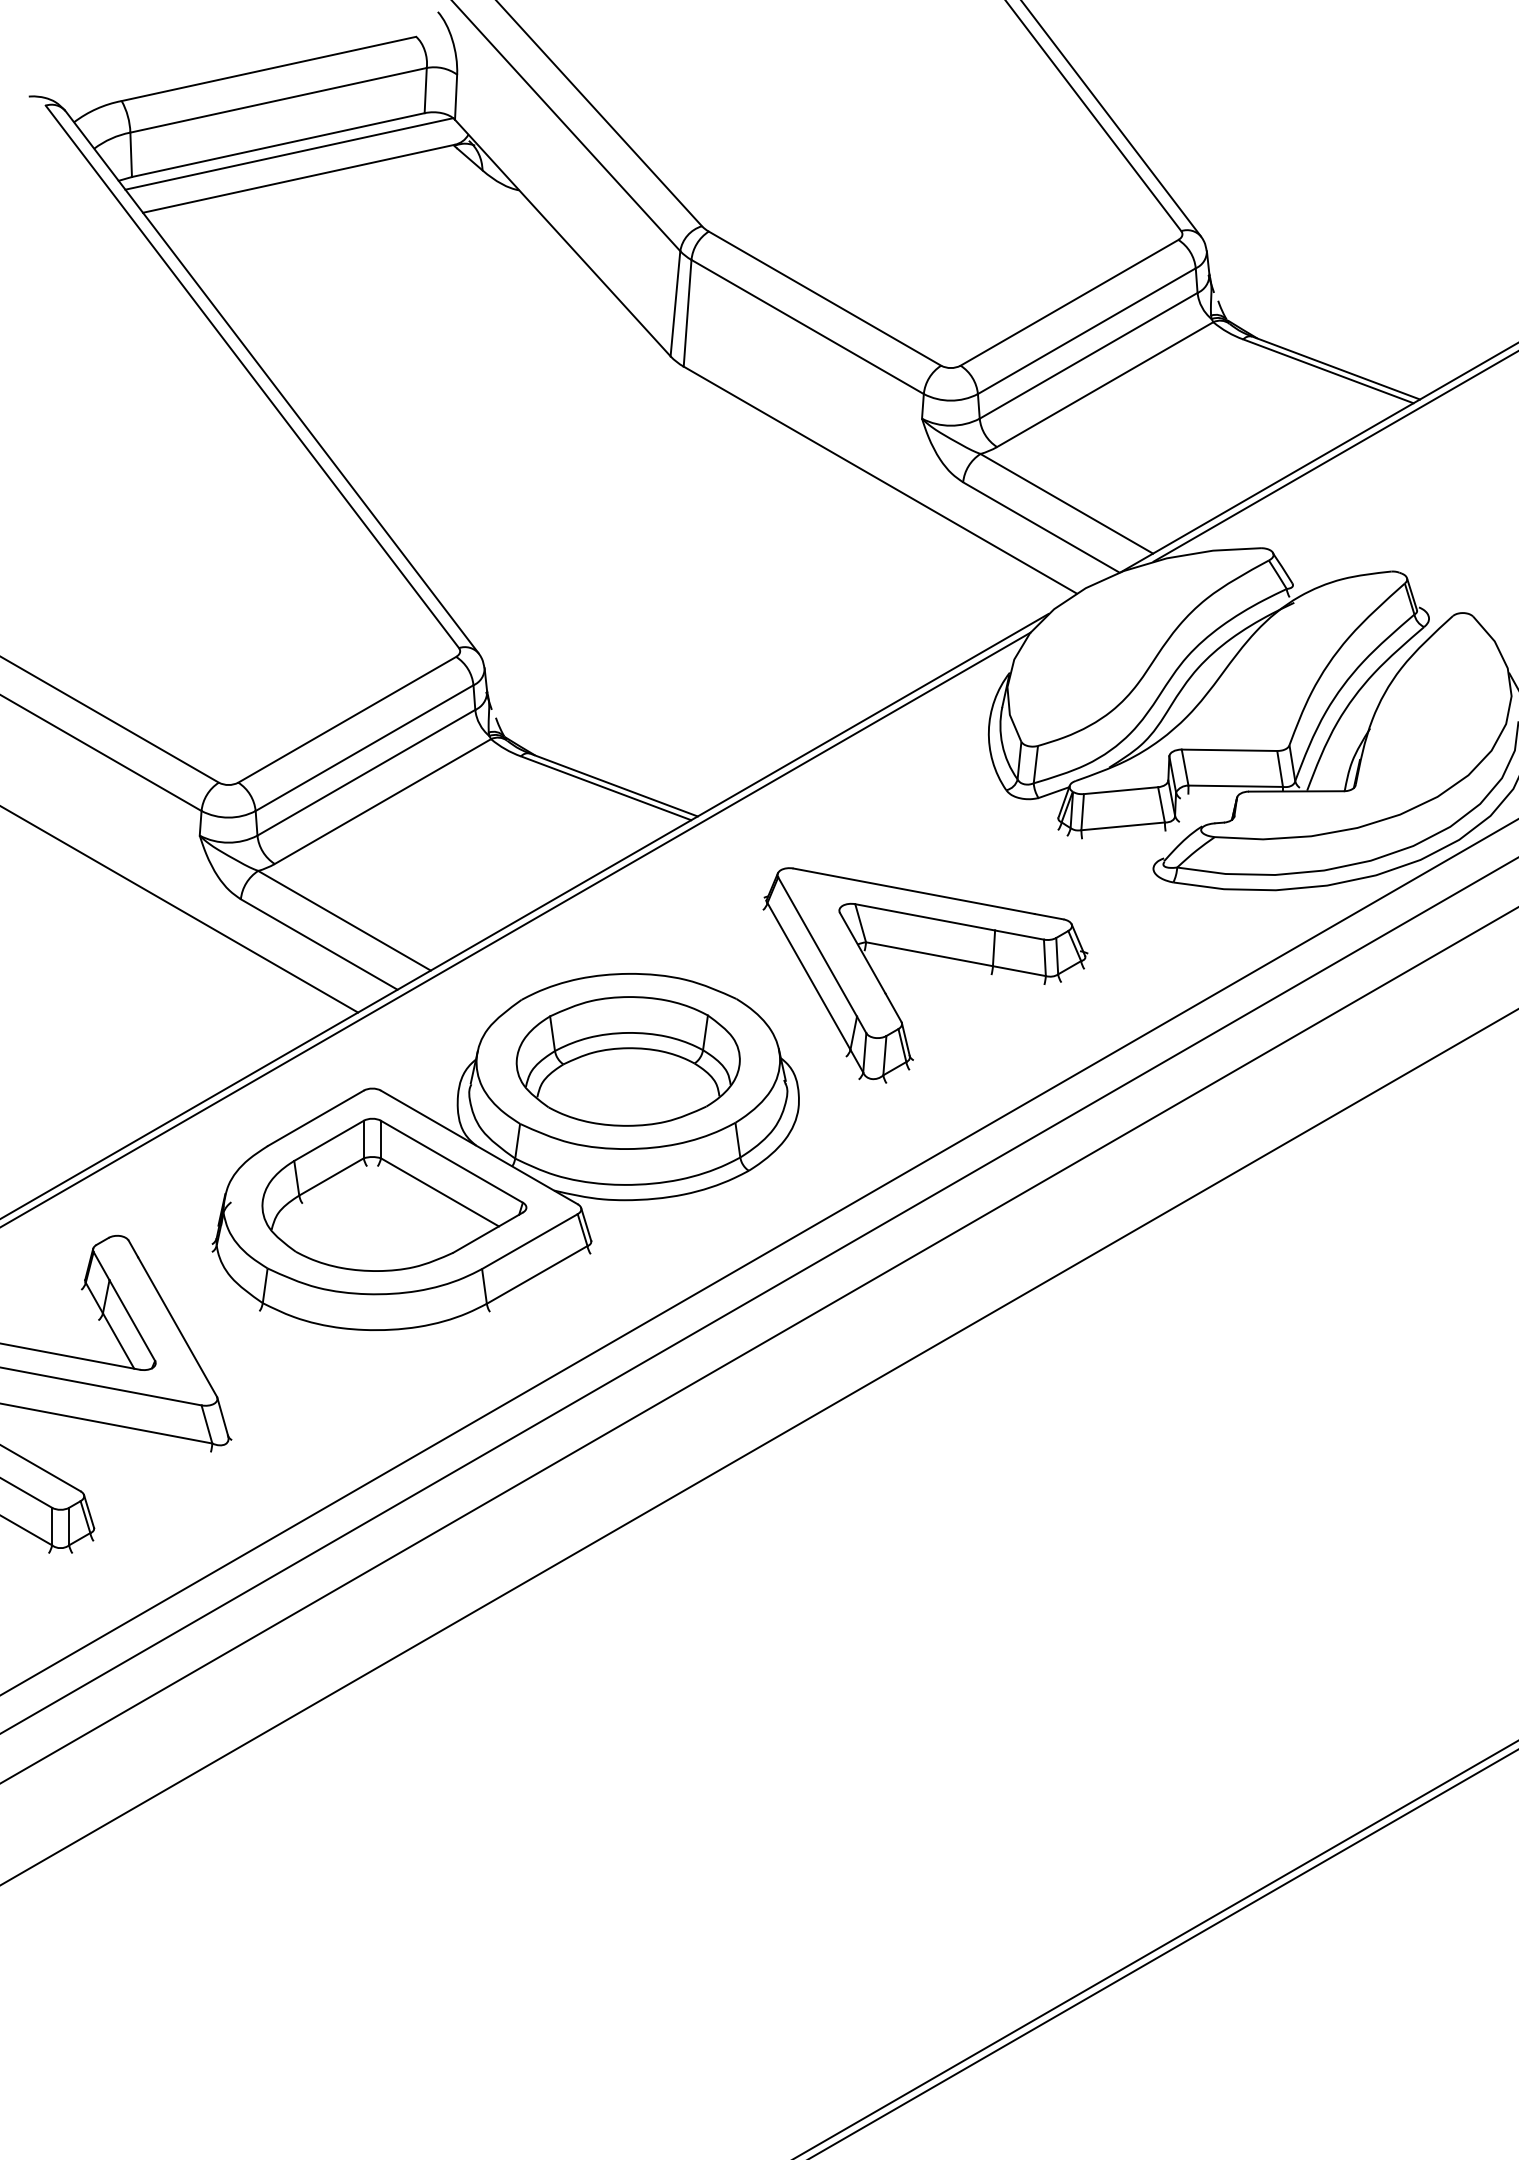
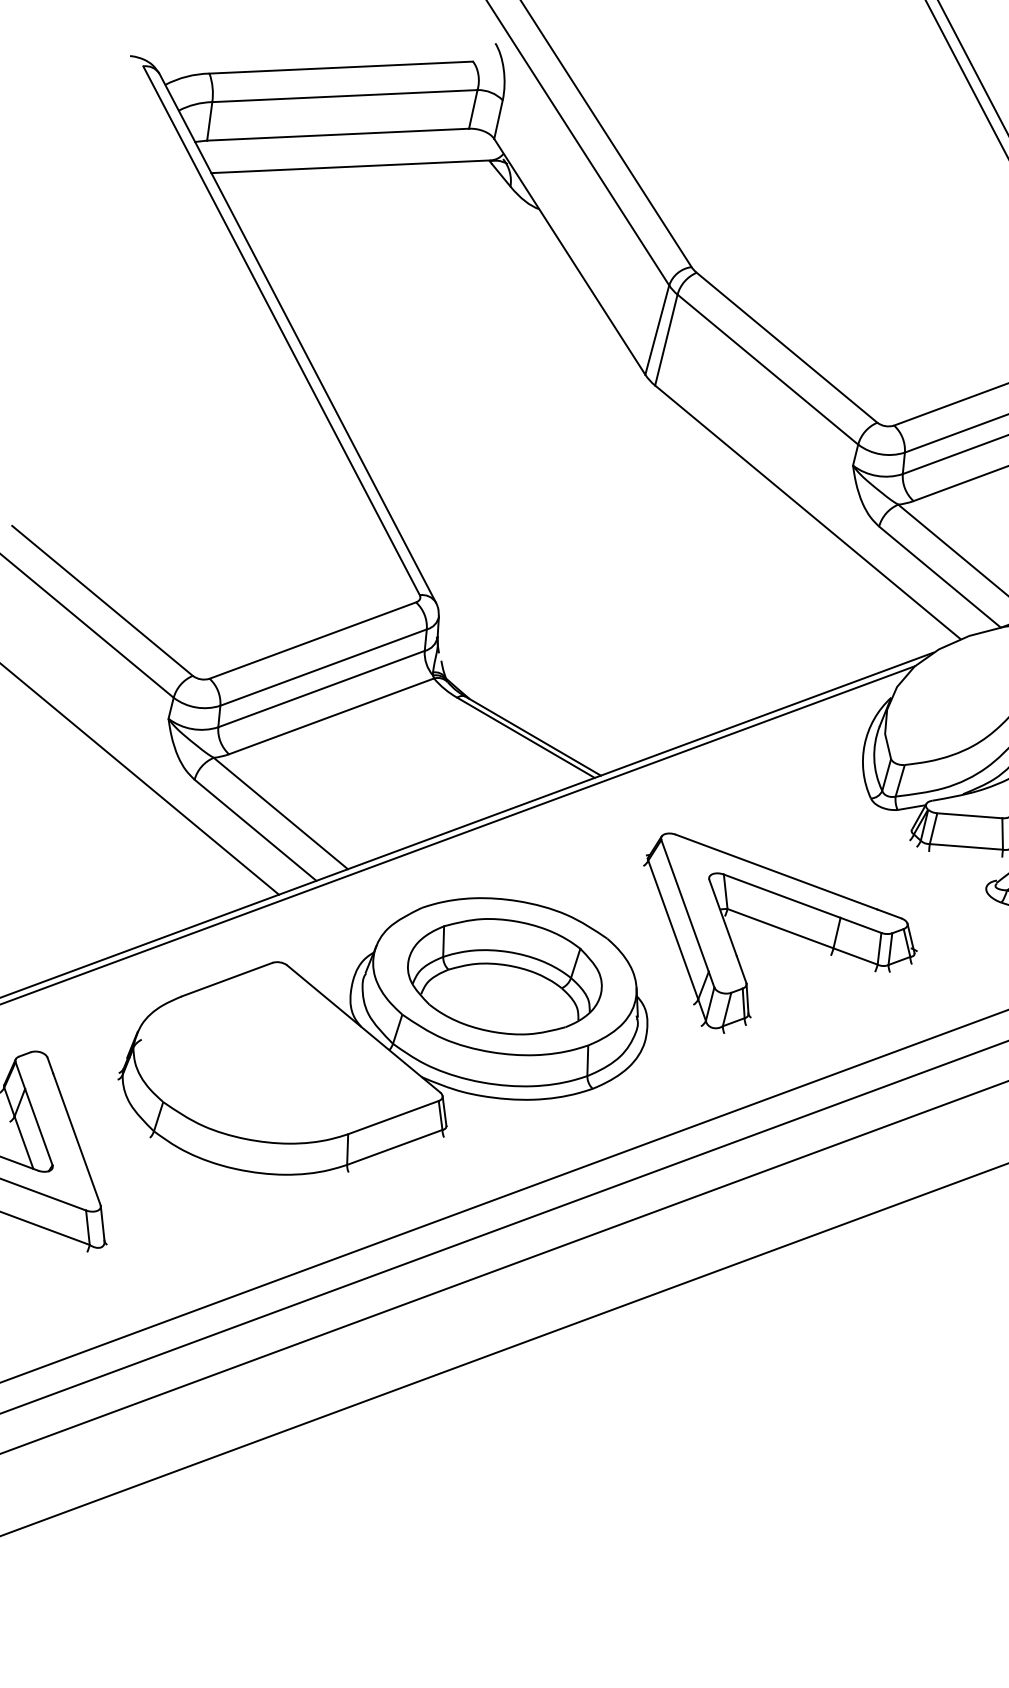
line: (289, 153) -> (346, 143), removed
part: (394, 1194) -> (283, 1057), removed

